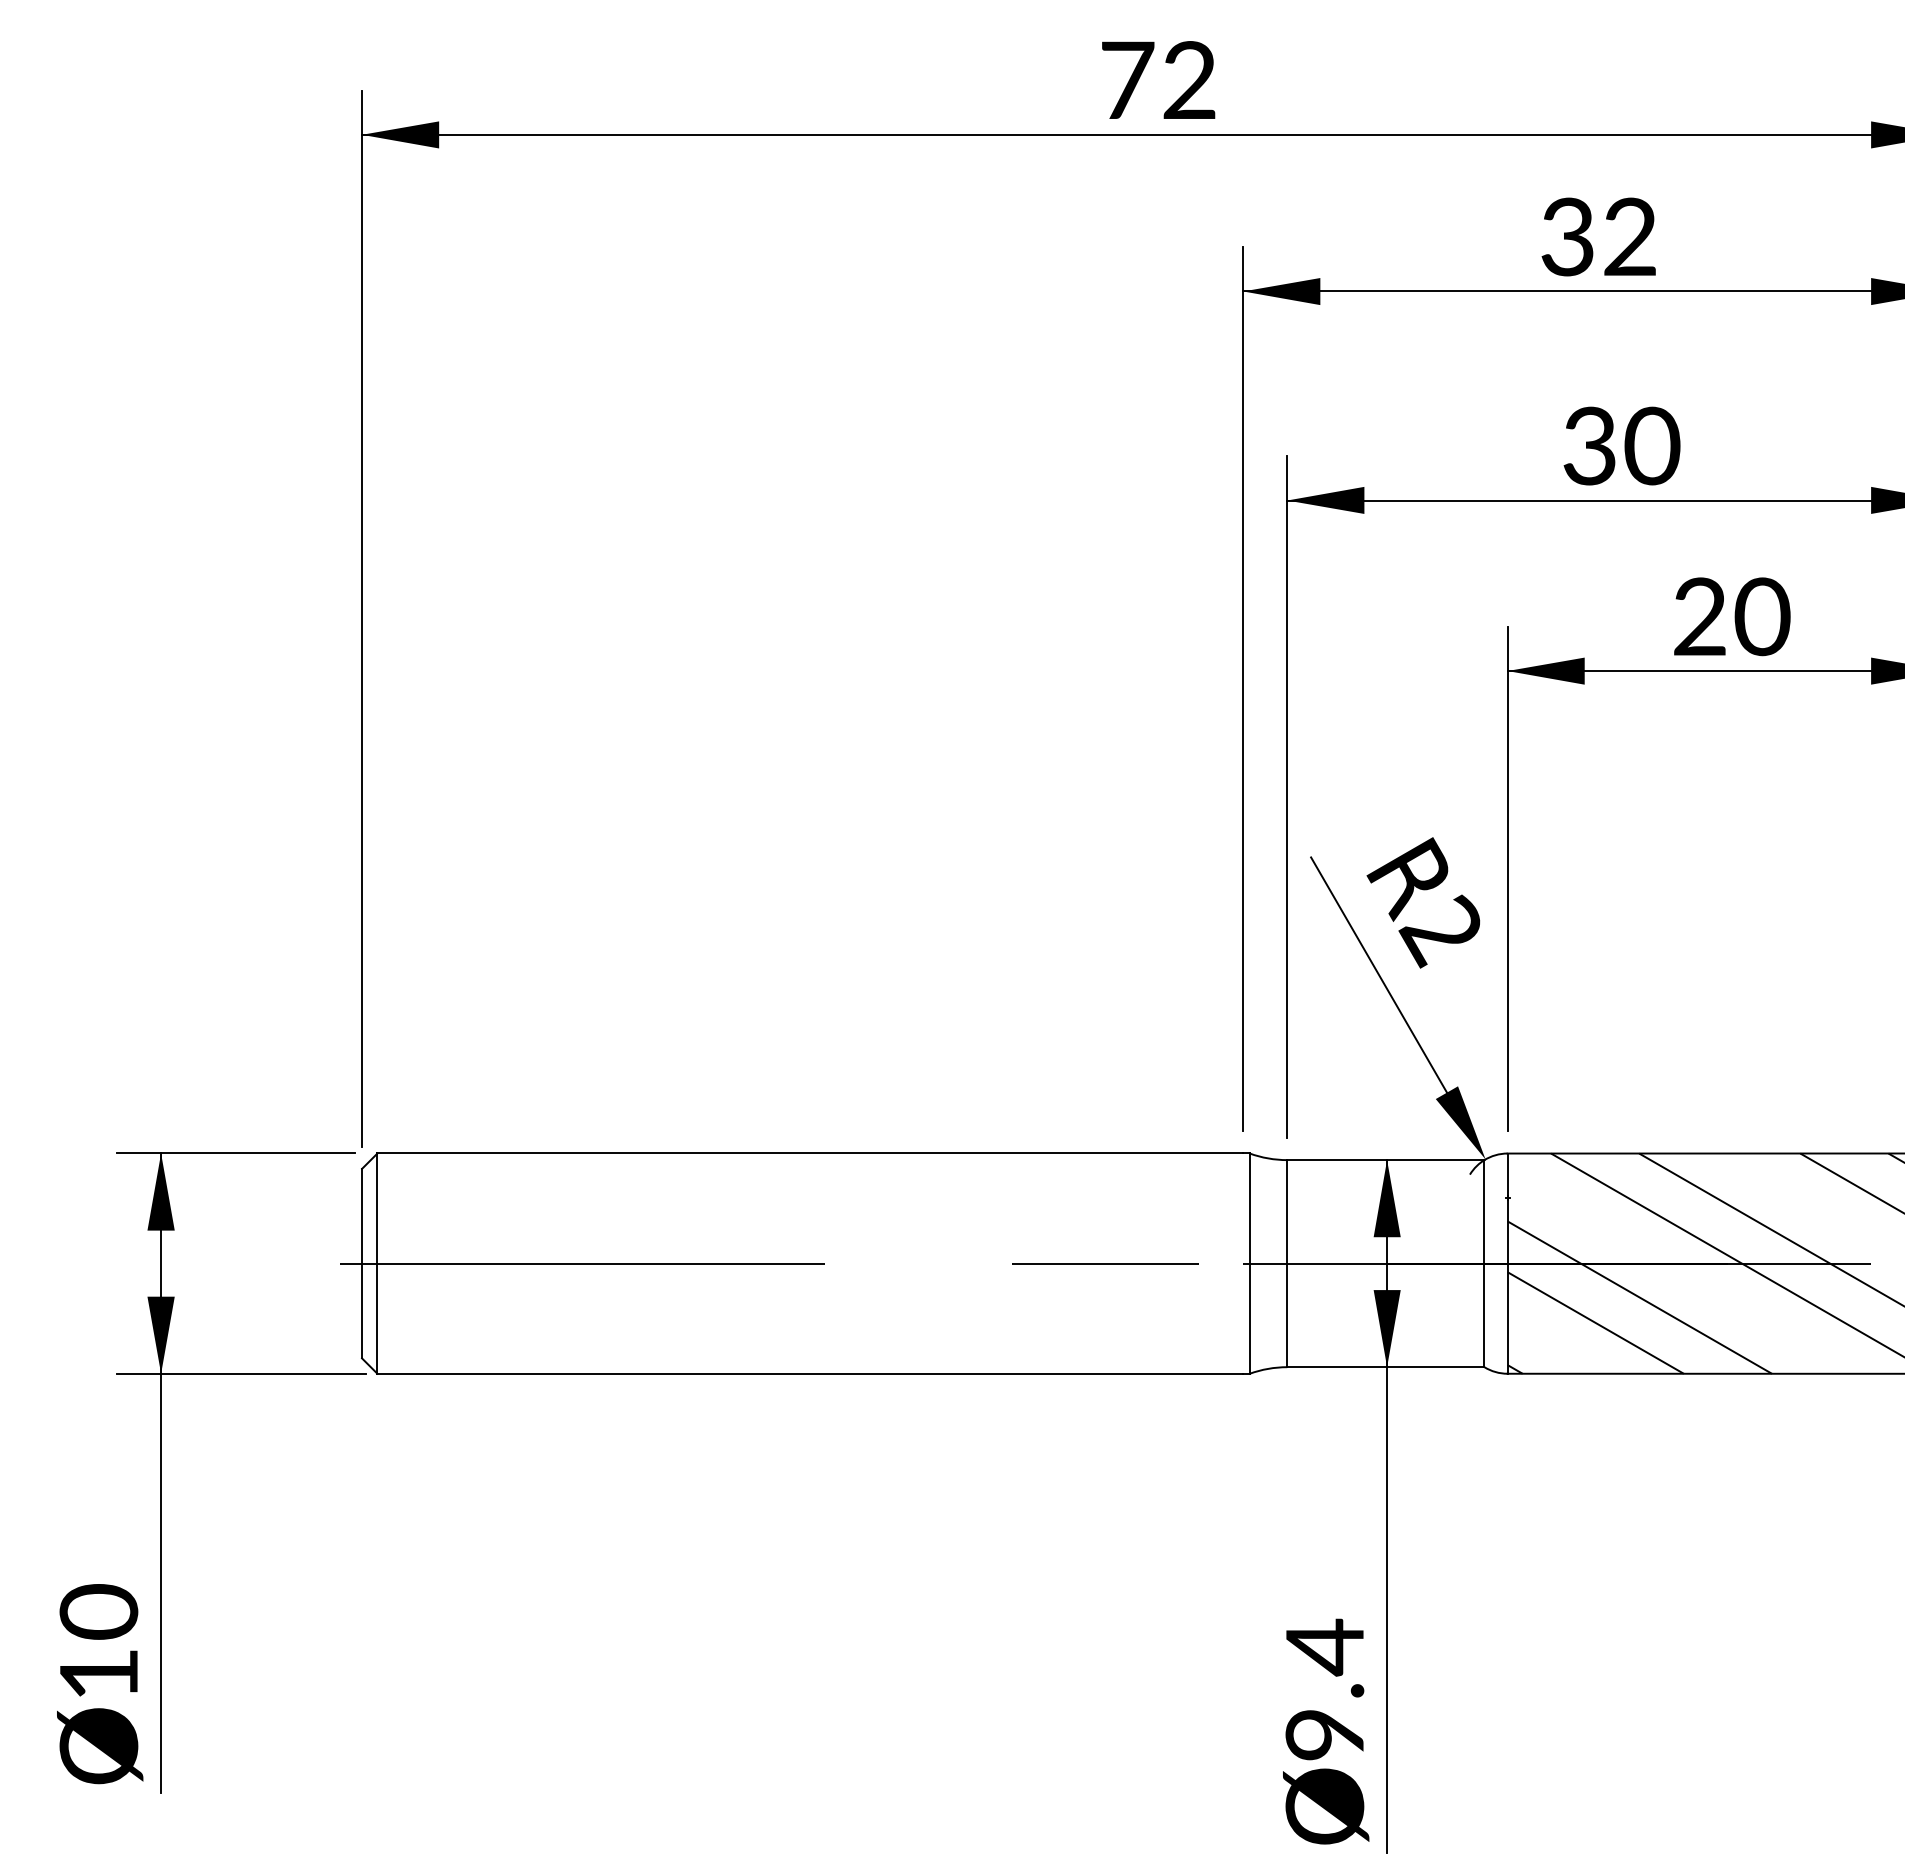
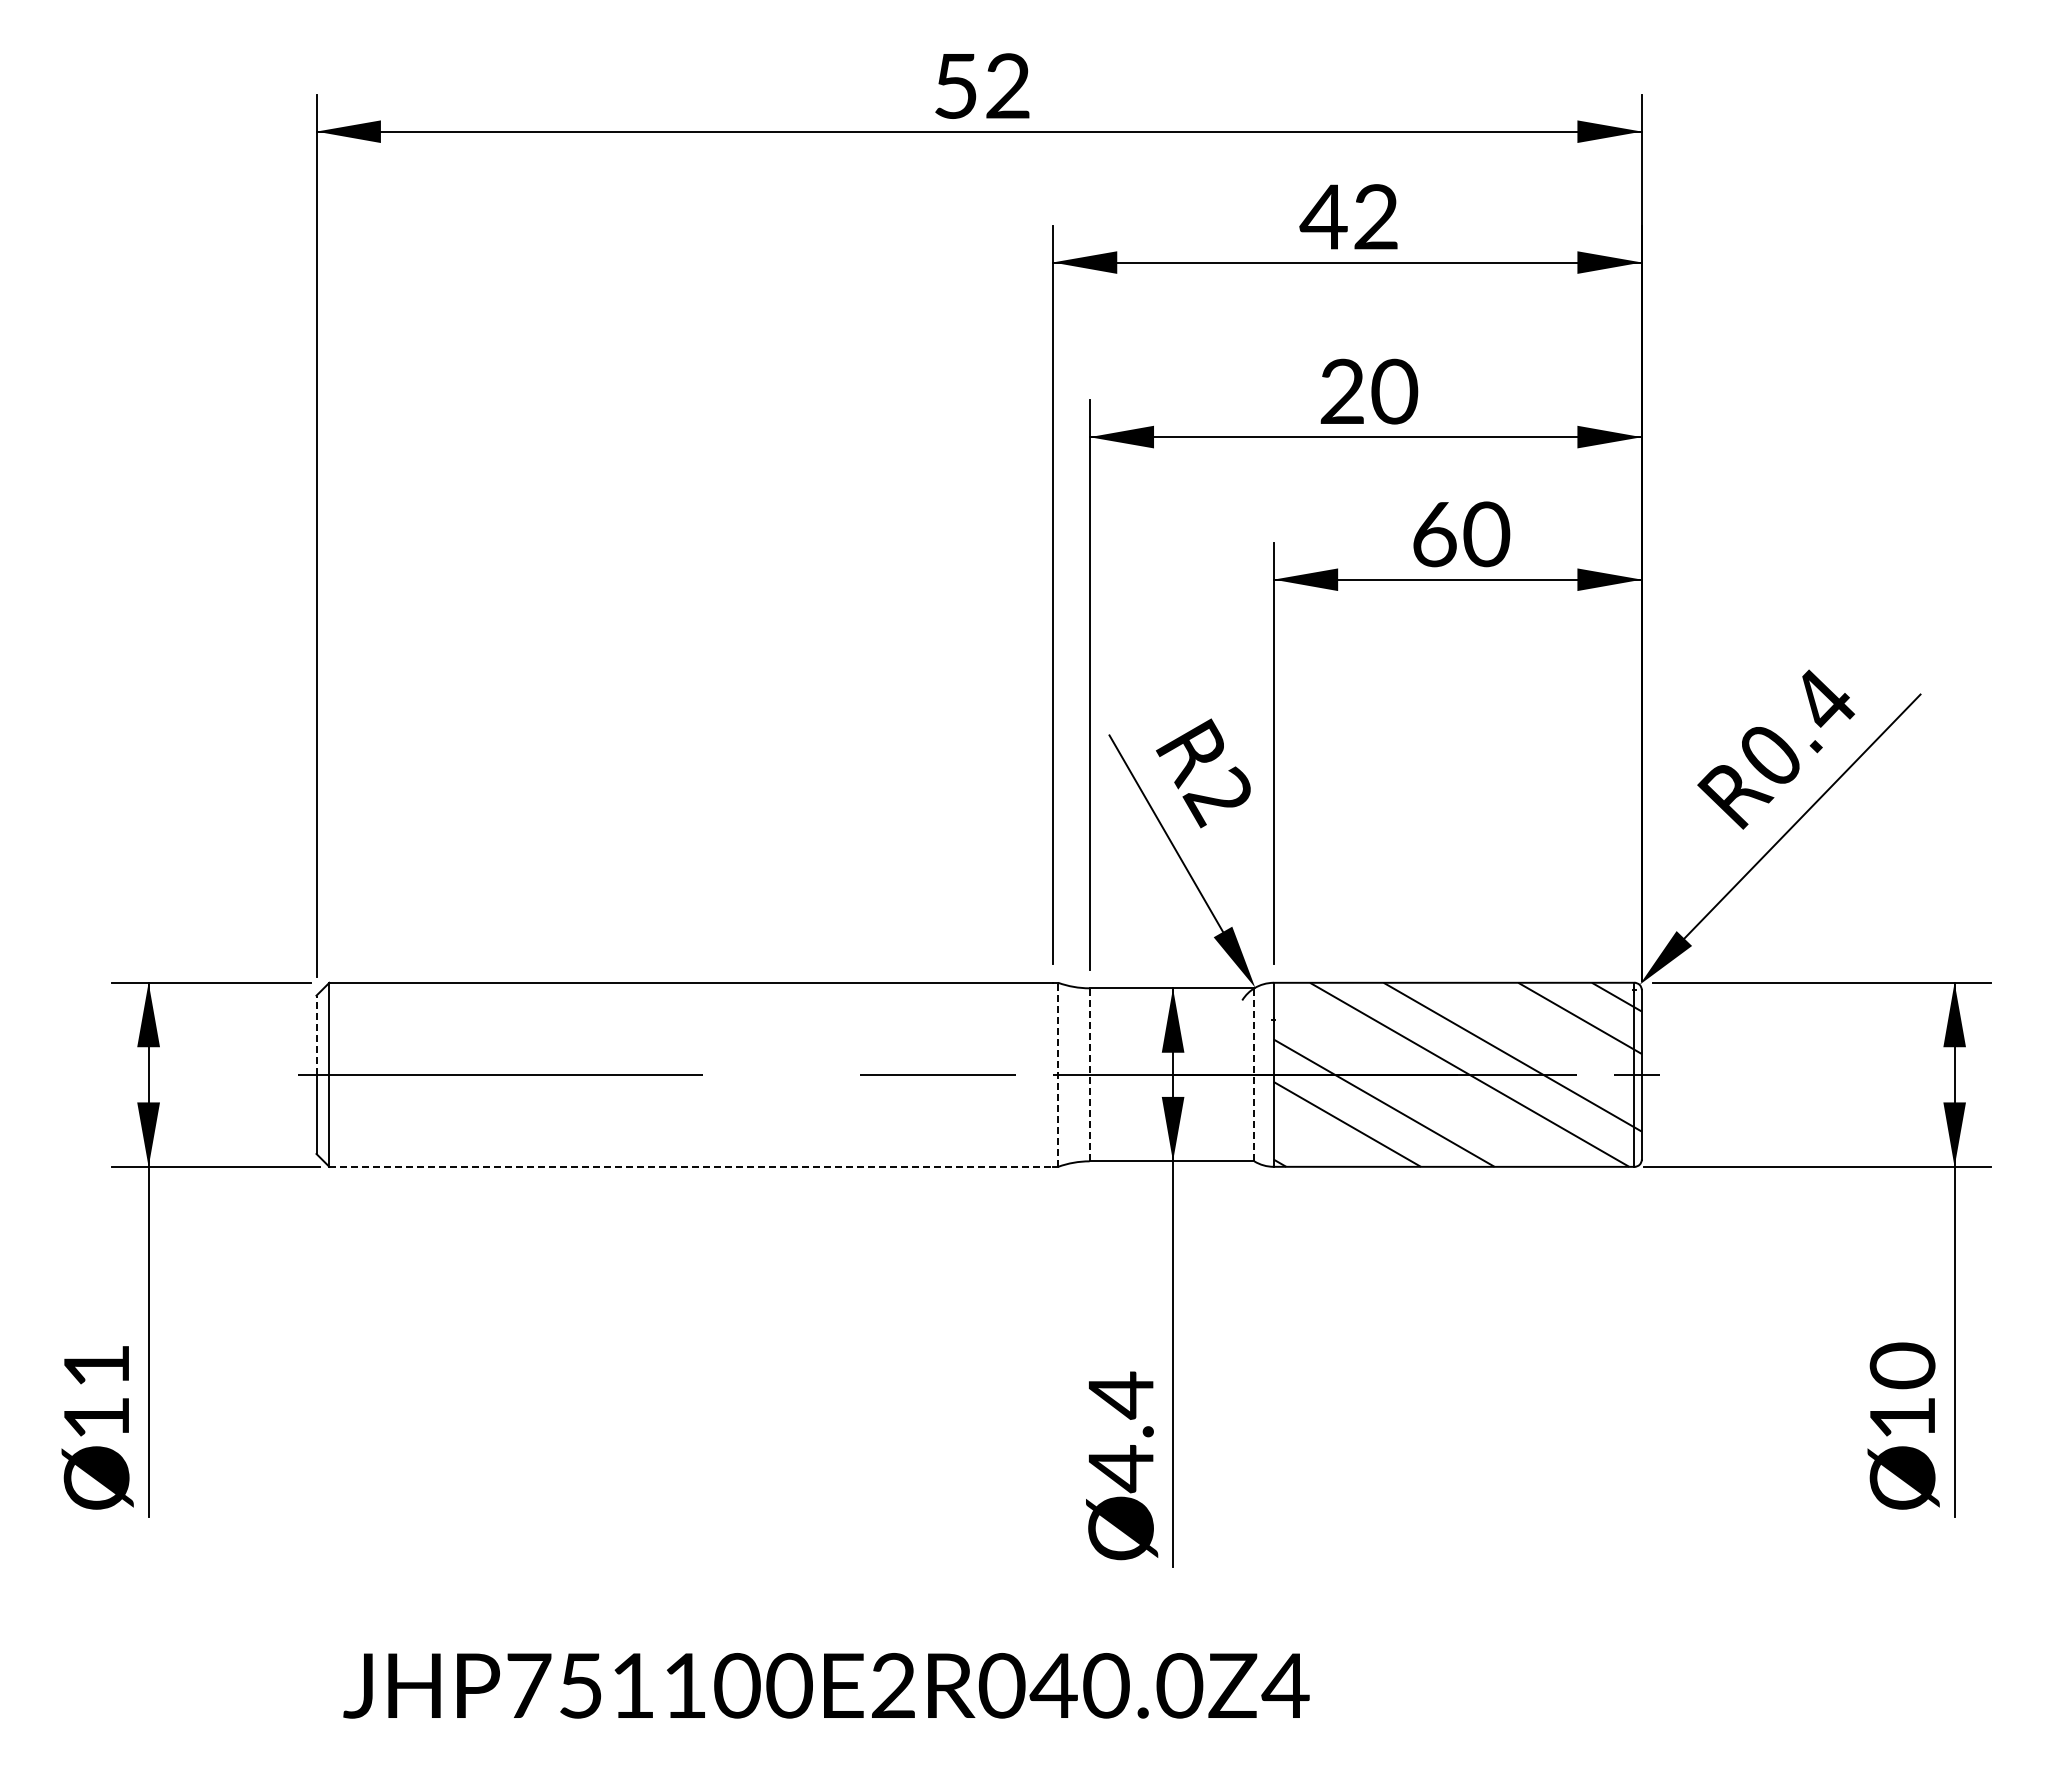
text: (1127, 80) -> (956, 86), 72 -> 52
text: (1567, 236) -> (1323, 216), 32 -> 42
text: (1588, 445) -> (1341, 391), 30 -> 20
text: (1700, 616) -> (1434, 534), 20 -> 60
line: (362, 1216) -> (316, 1035), solid -> dashed
line: (1250, 1263) -> (1058, 1074), solid -> dashed
line: (1287, 1263) -> (1089, 1074), solid -> dashed
line: (1484, 1263) -> (1254, 1074), solid -> dashed
line: (810, 1373) -> (691, 1166), solid -> dashed
text: (98, 1611) -> (96, 1365), 10 -> 11
text: (1324, 1735) -> (1120, 1469), 9.4 -> 4.4

